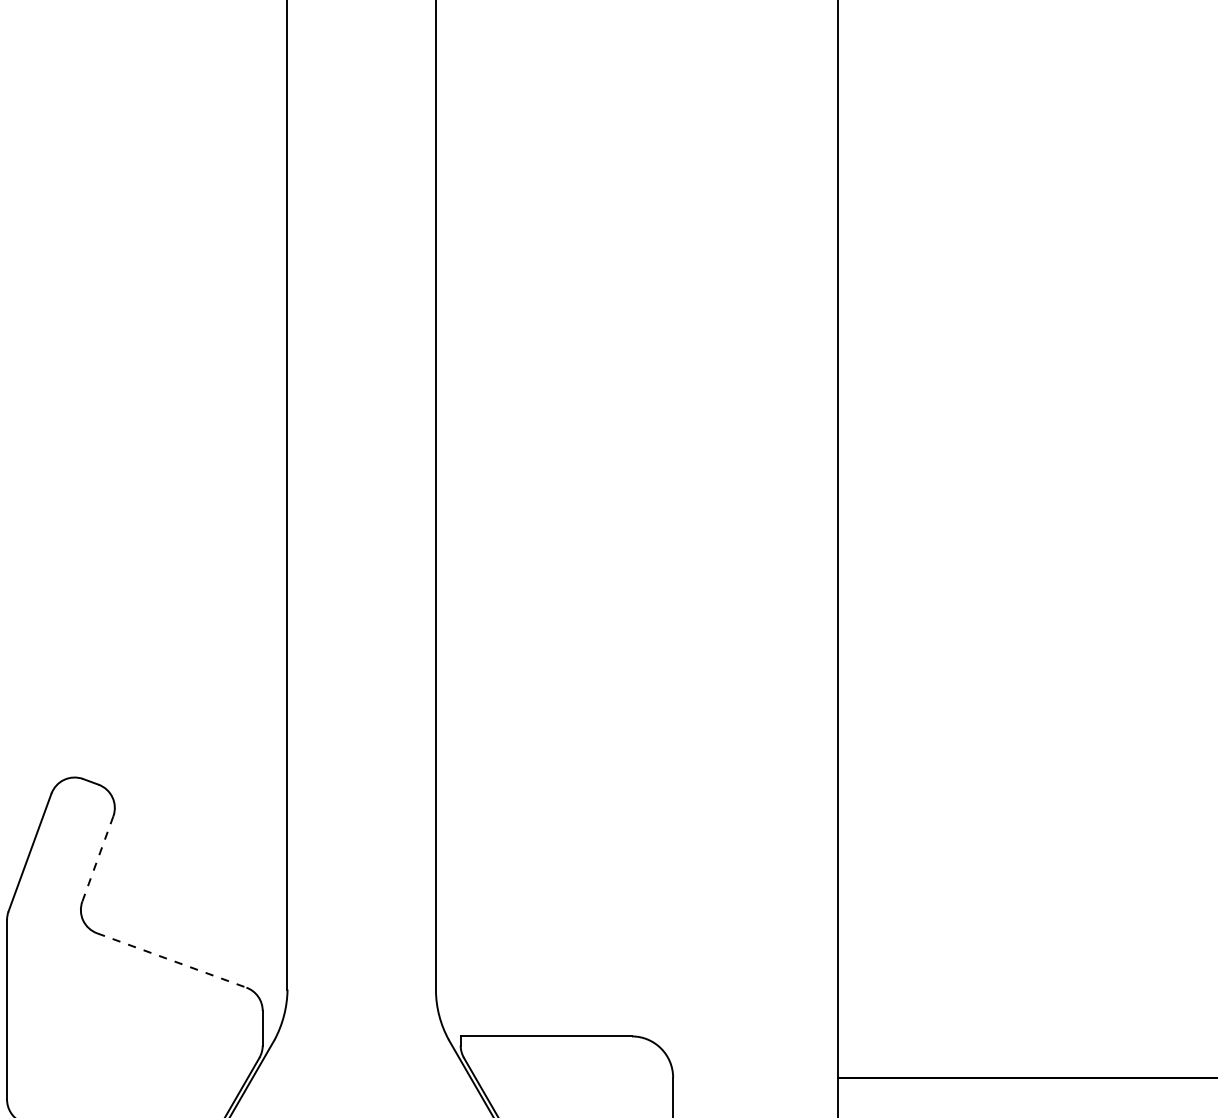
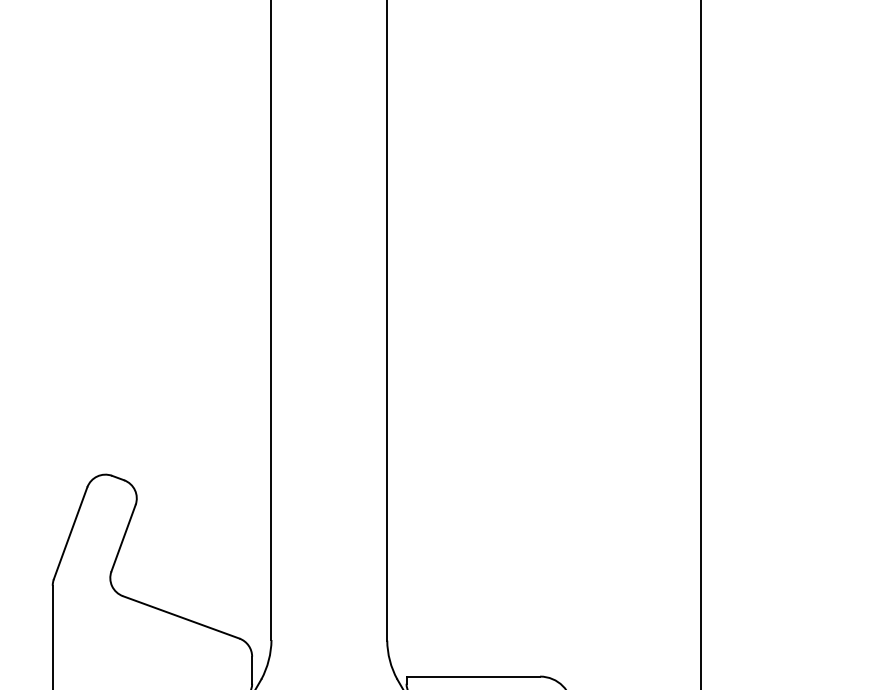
line: (97, 859) -> (123, 538), dashed -> solid
line: (172, 960) -> (181, 617), dashed -> solid

